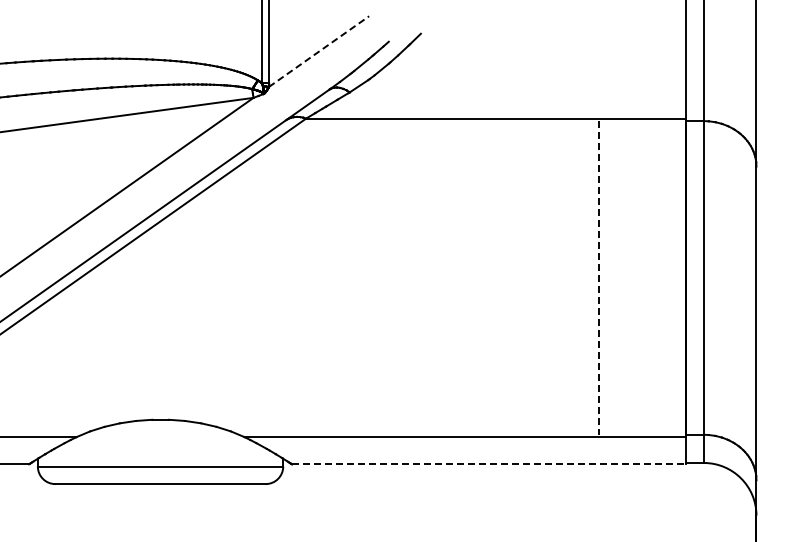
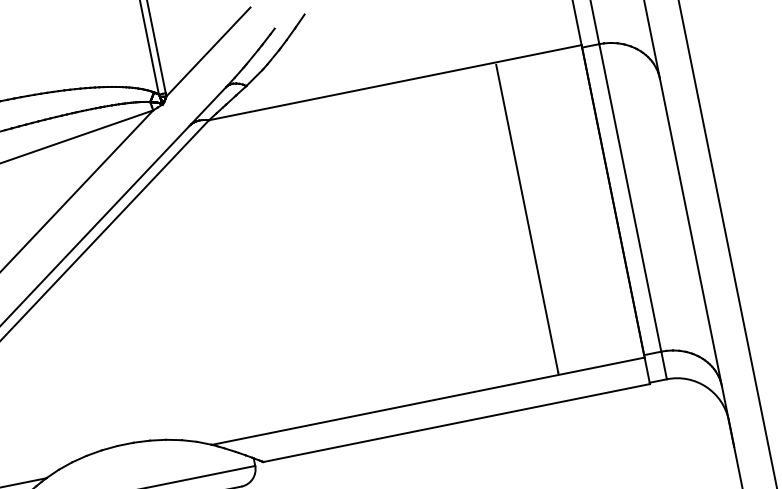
line: (319, 51) -> (208, 51), dashed -> solid
line: (598, 277) -> (526, 218), dashed -> solid
line: (489, 464) -> (457, 423), dashed -> solid

